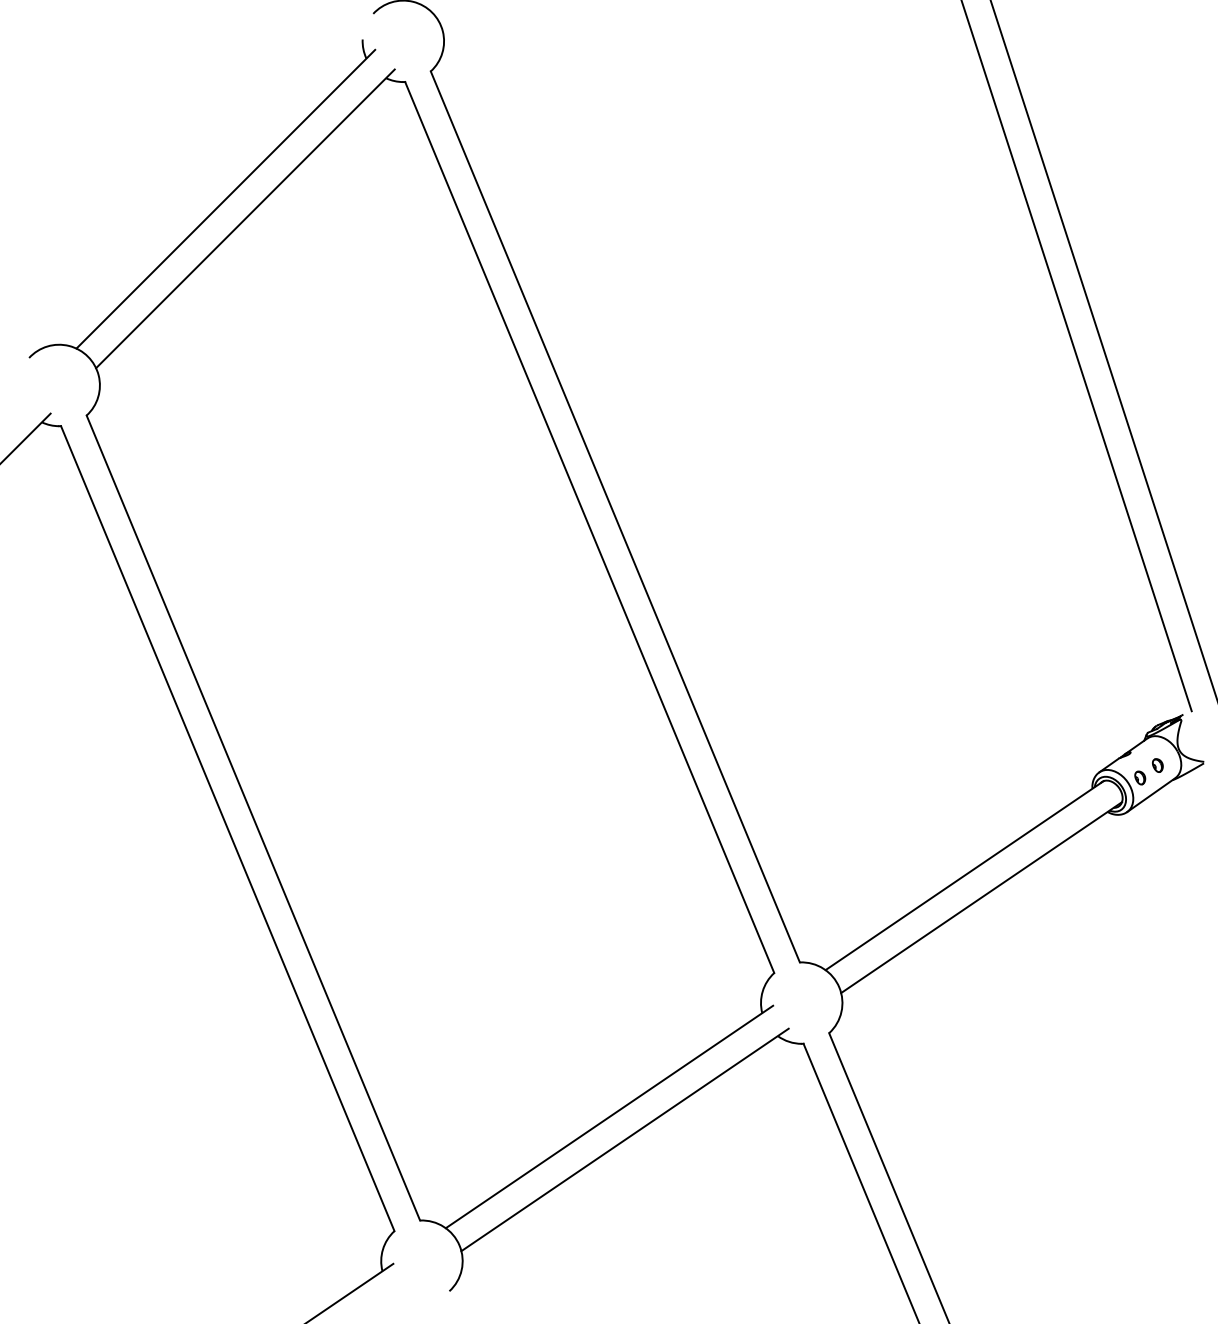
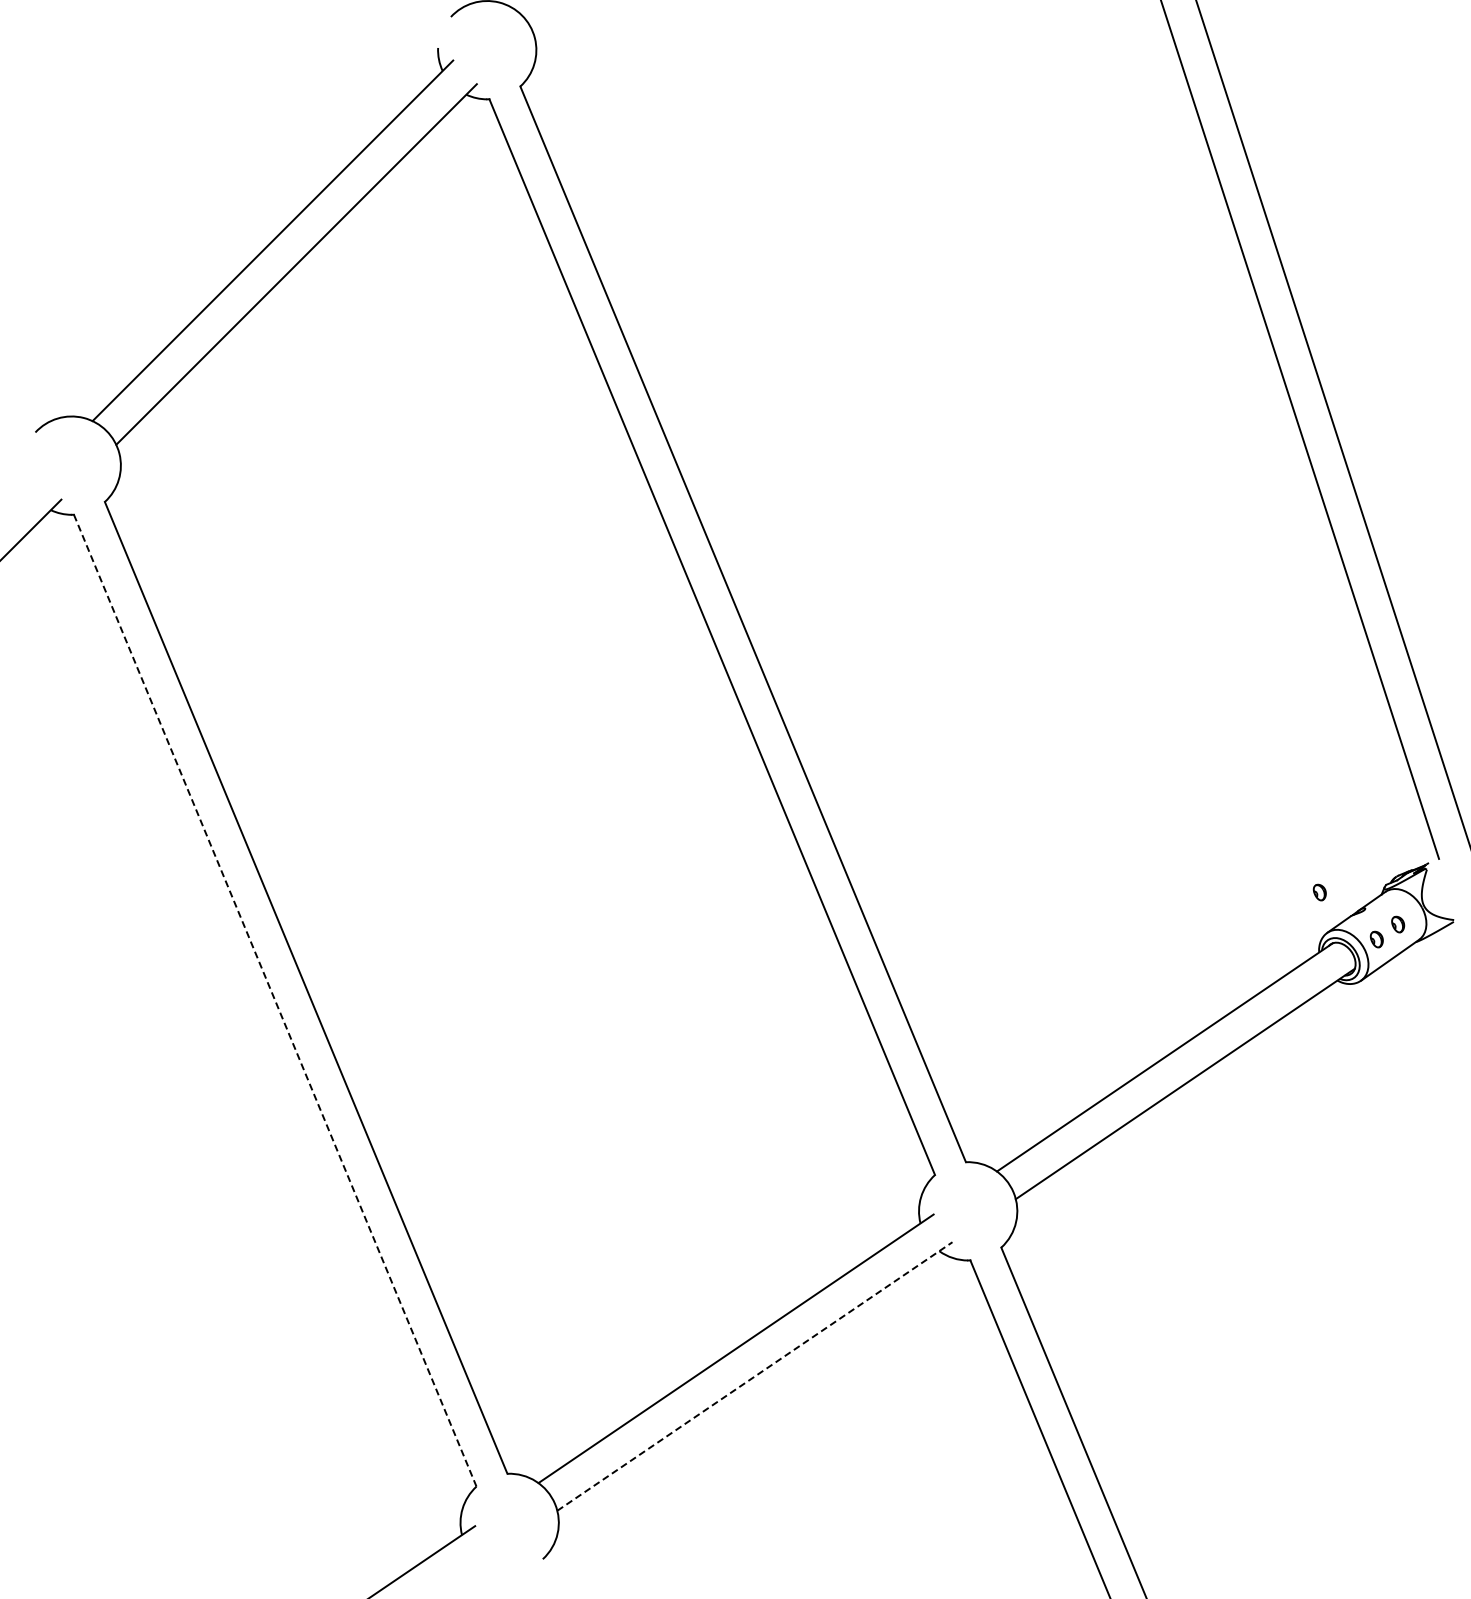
part: (1092, 739) -> (1319, 892), added
line: (227, 828) -> (275, 1000), solid -> dashed
line: (624, 1139) -> (754, 1376), solid -> dashed

